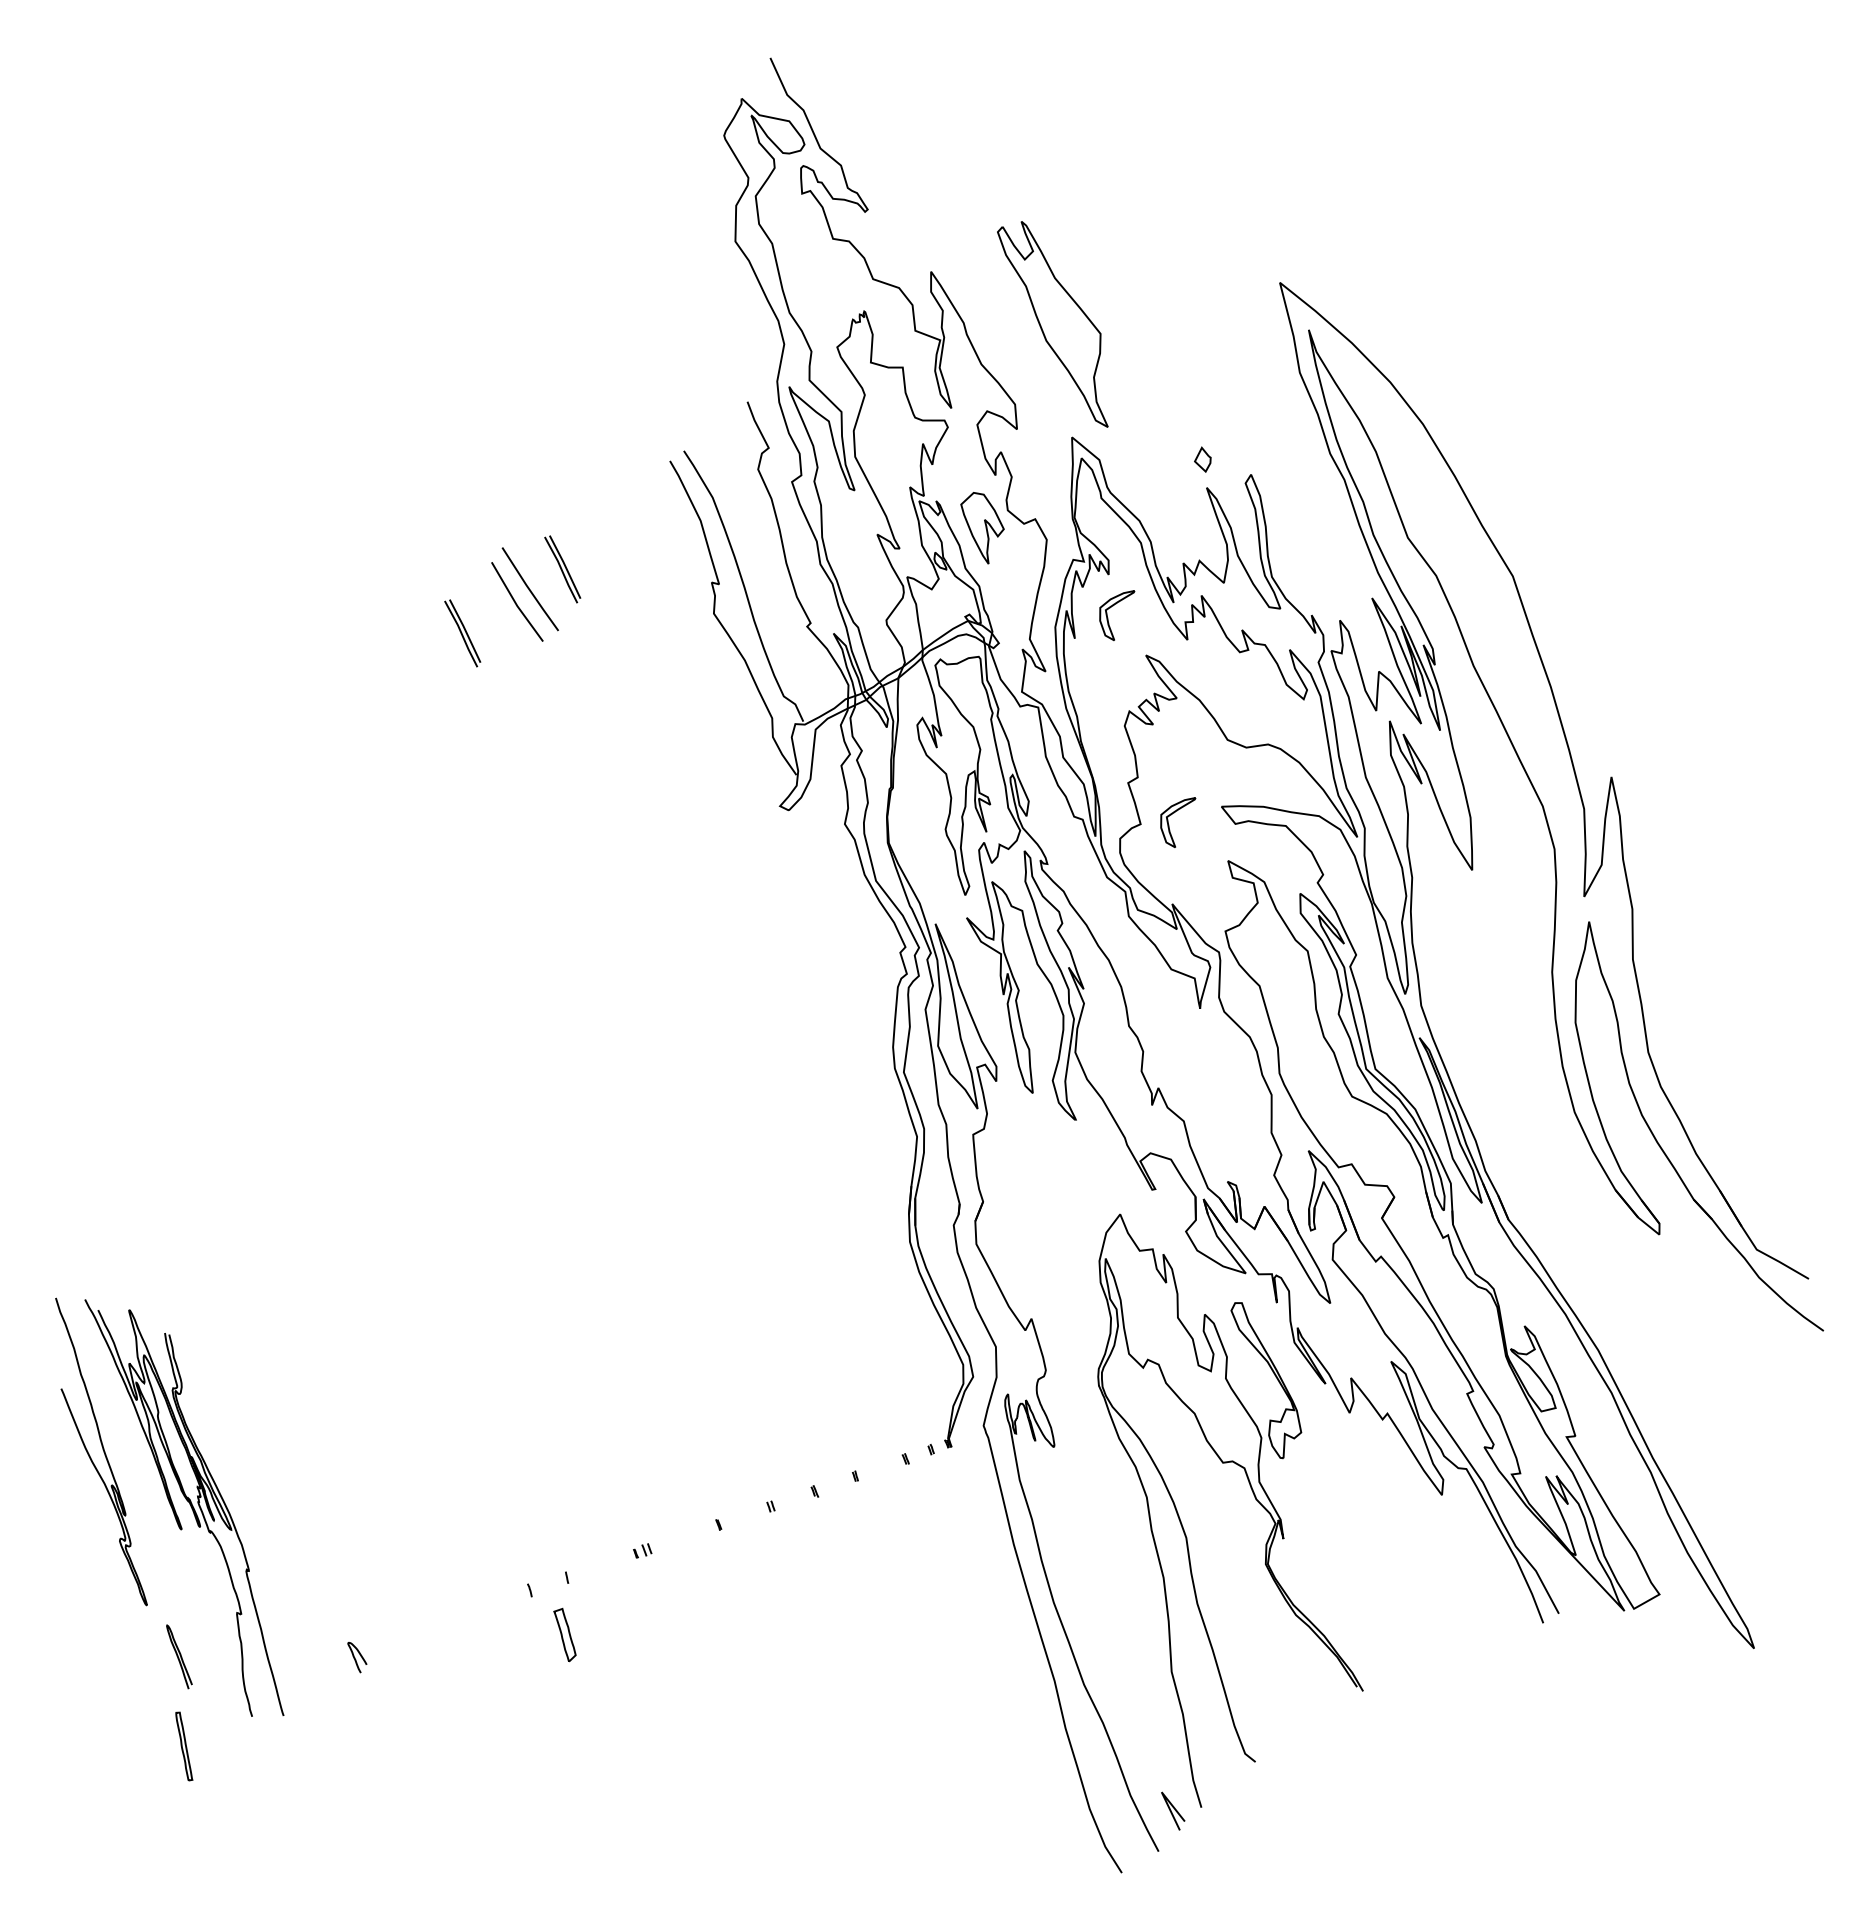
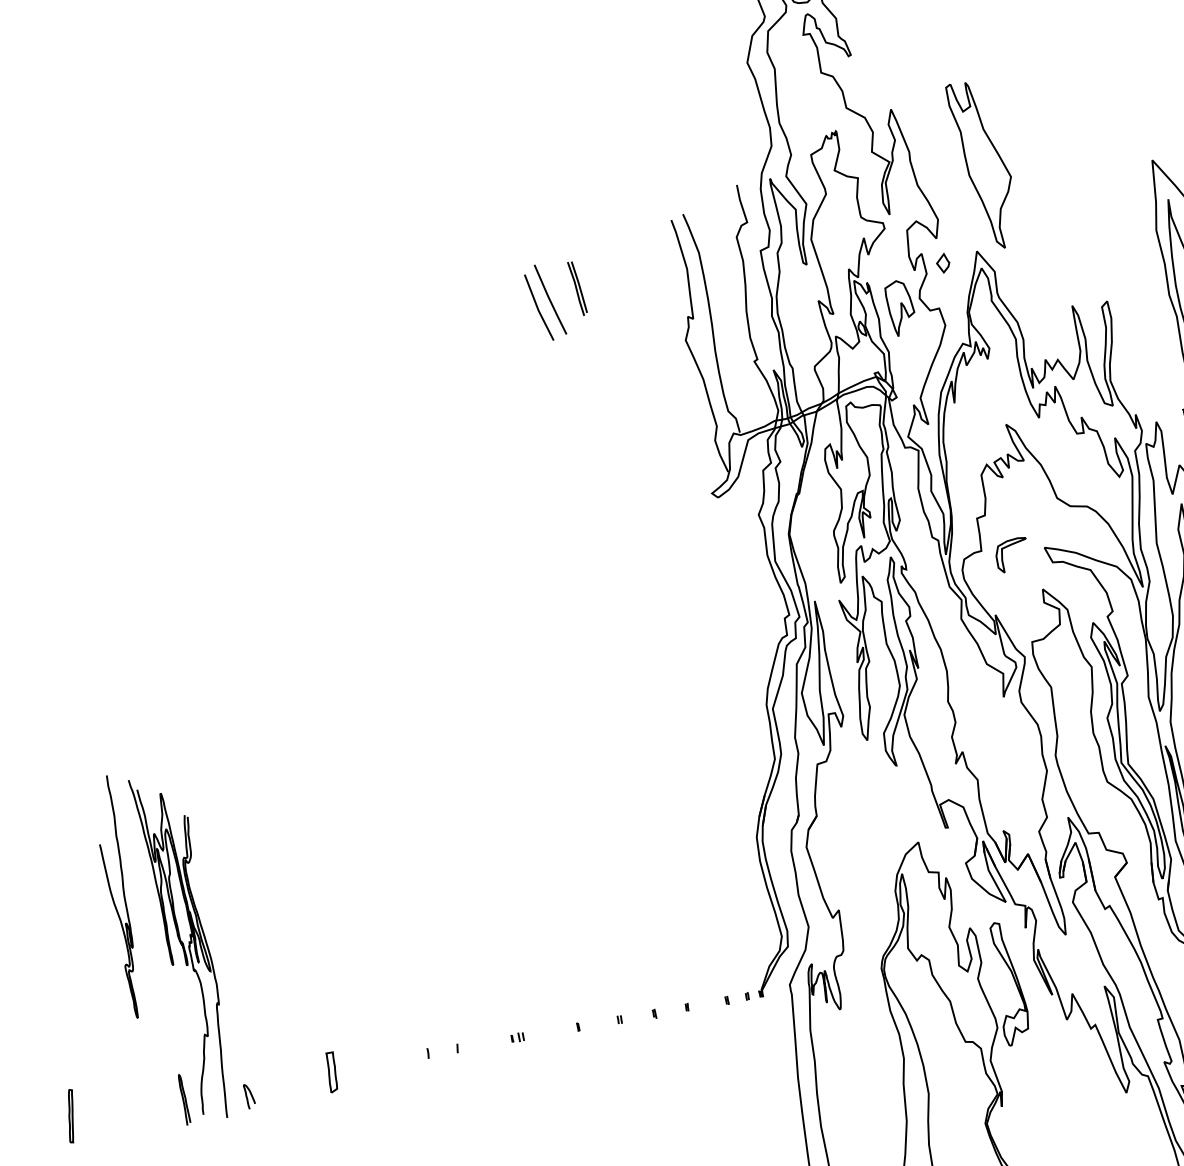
part: (1202, 459) -> (942, 262), moved
part: (1108, 617) -> (982, 391), removed
part: (462, 633) -> (494, 324), removed
part: (564, 1634) -> (331, 1071), moved
curve: (179, 1655) -> (184, 1099), moved
curve: (355, 1657) -> (247, 1096), moved
part: (184, 1746) -> (71, 1116), moved

